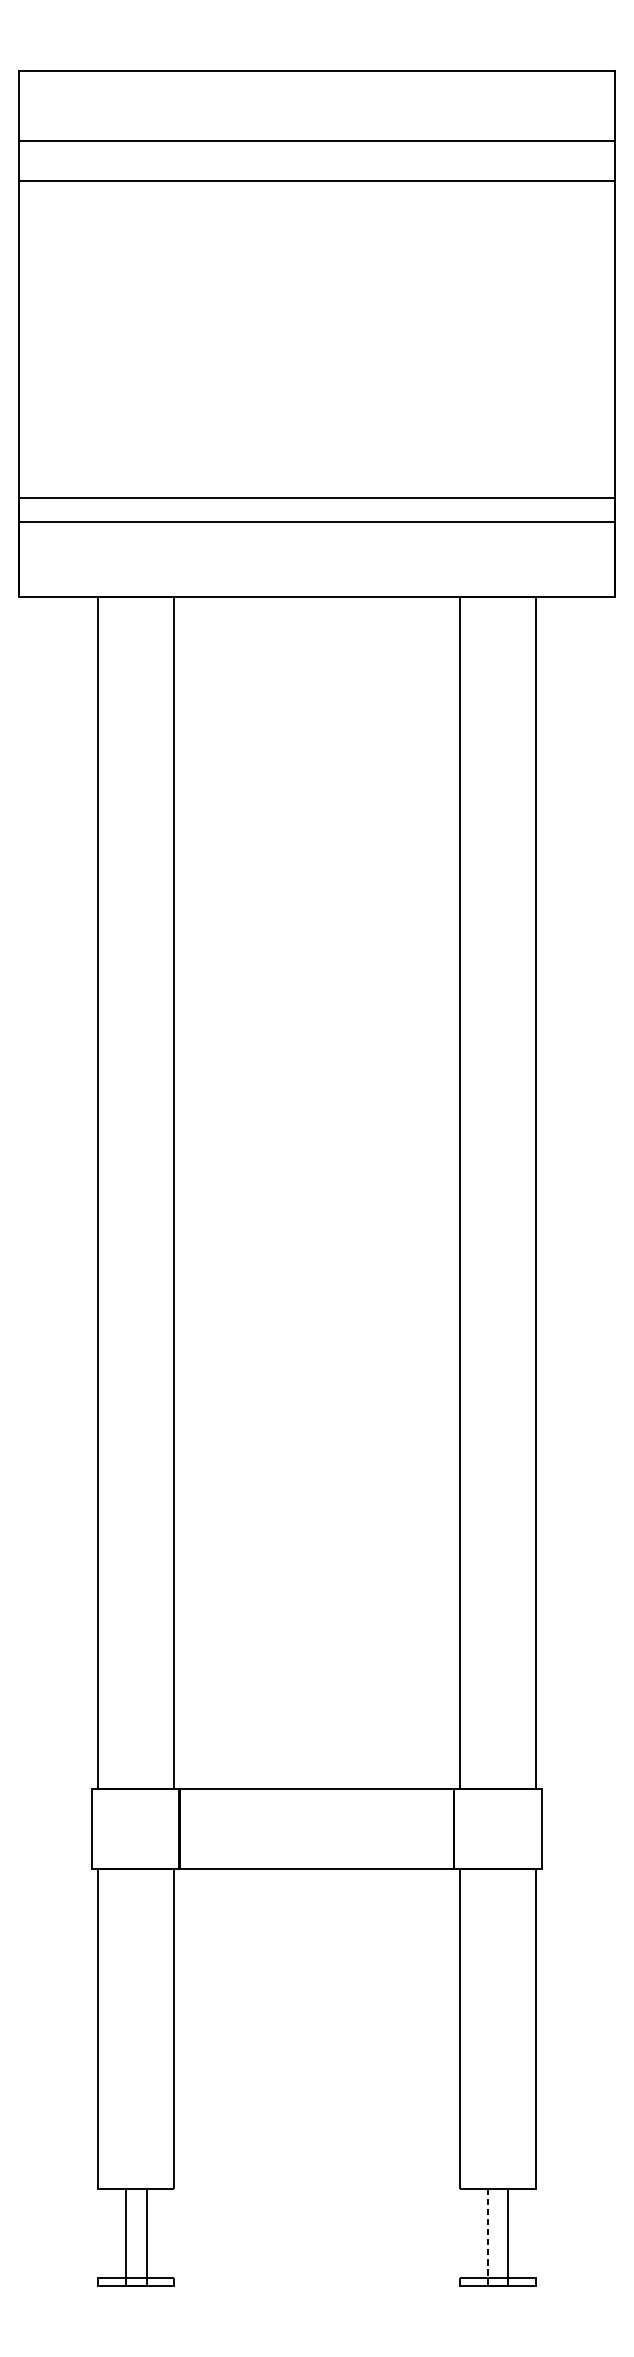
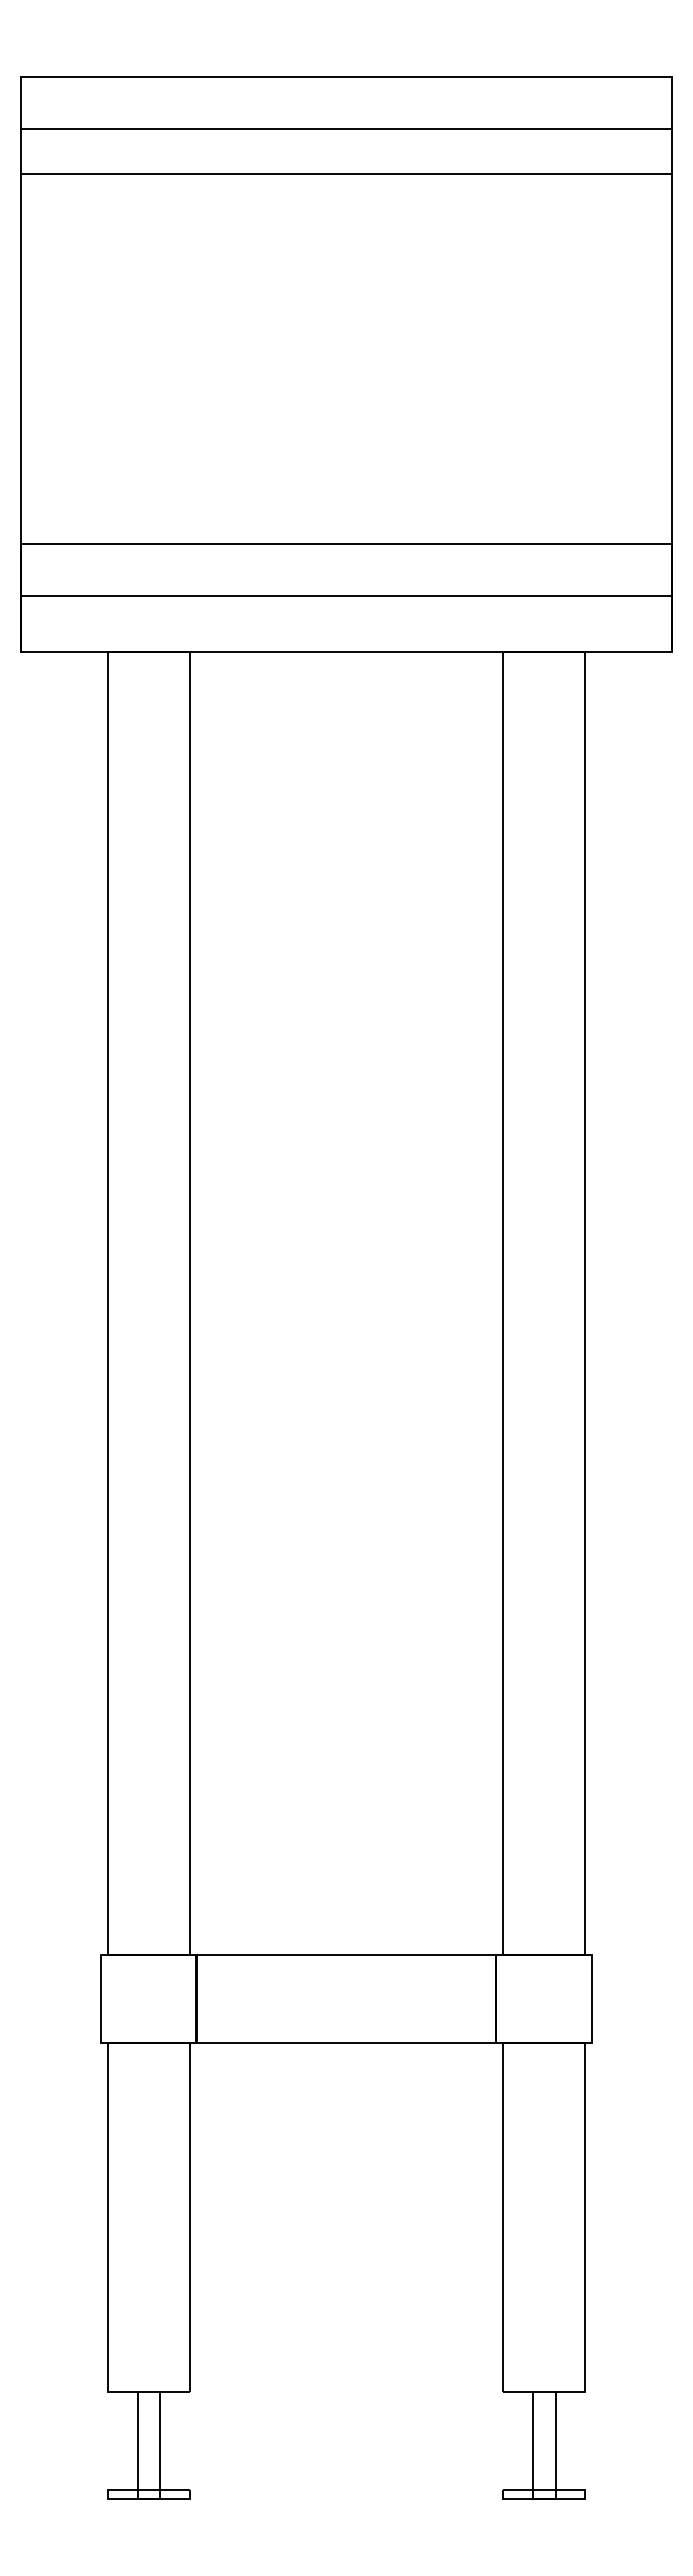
line: (317, 140) -> (346, 128), moved
line: (317, 180) -> (346, 173), moved
line: (317, 521) -> (346, 595), moved
line: (487, 2237) -> (532, 2445), dashed -> solid

